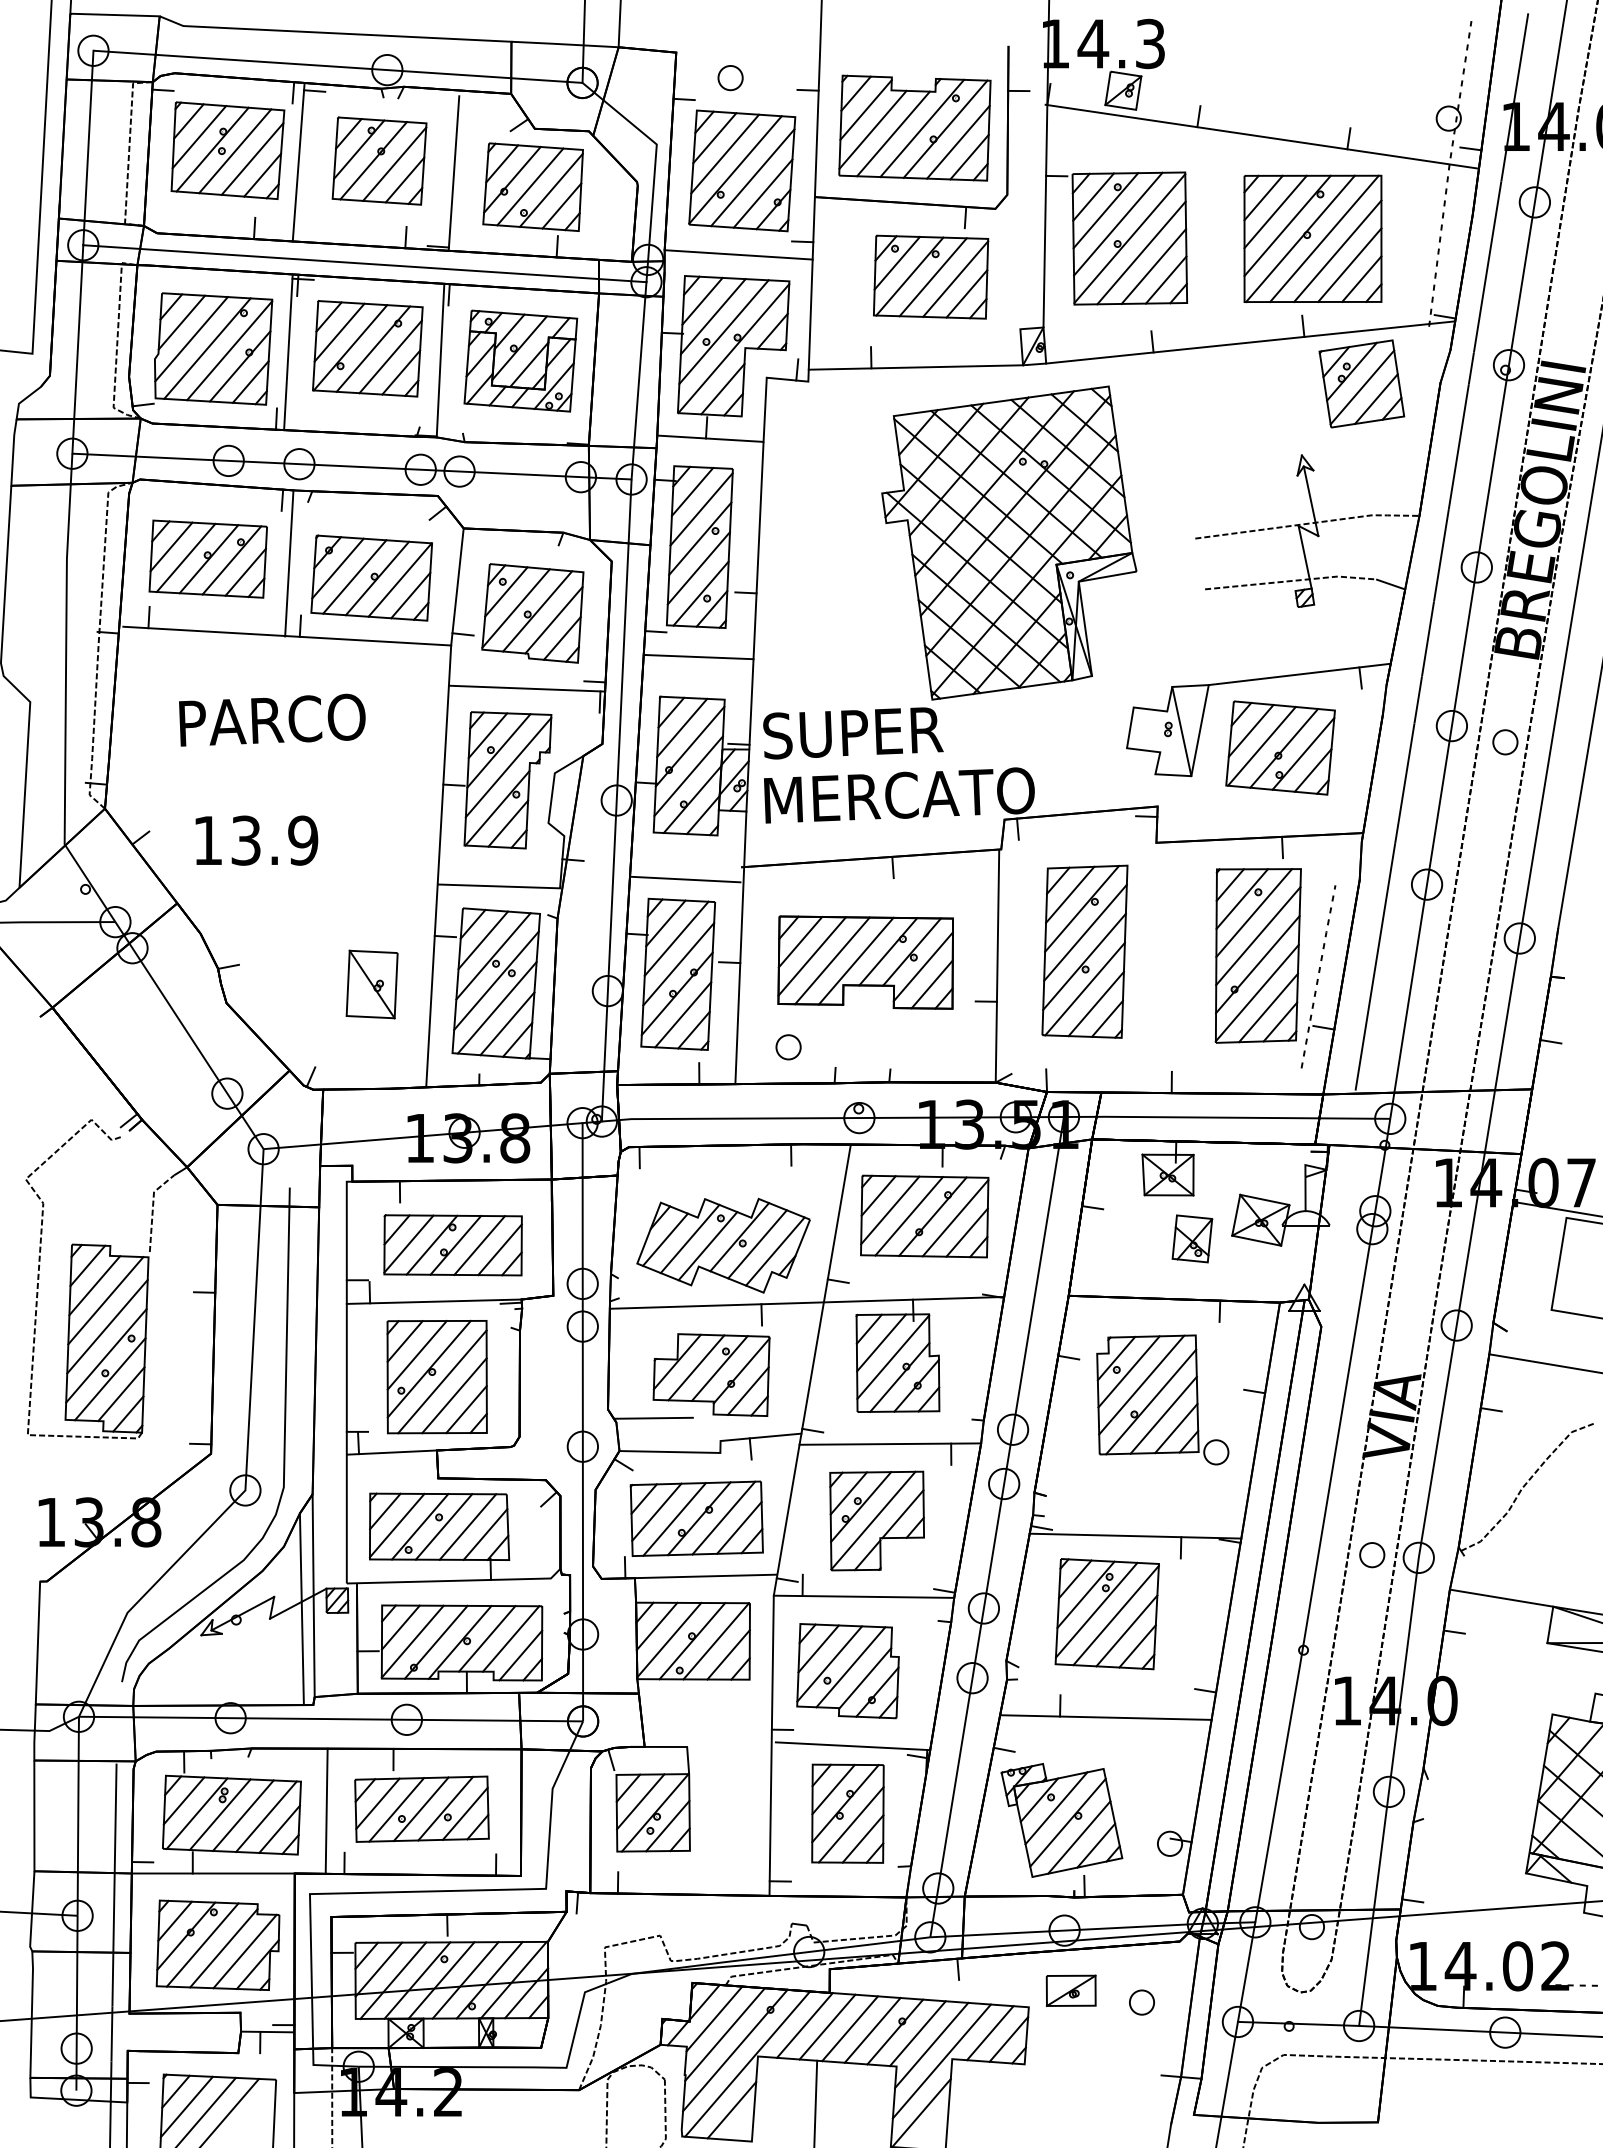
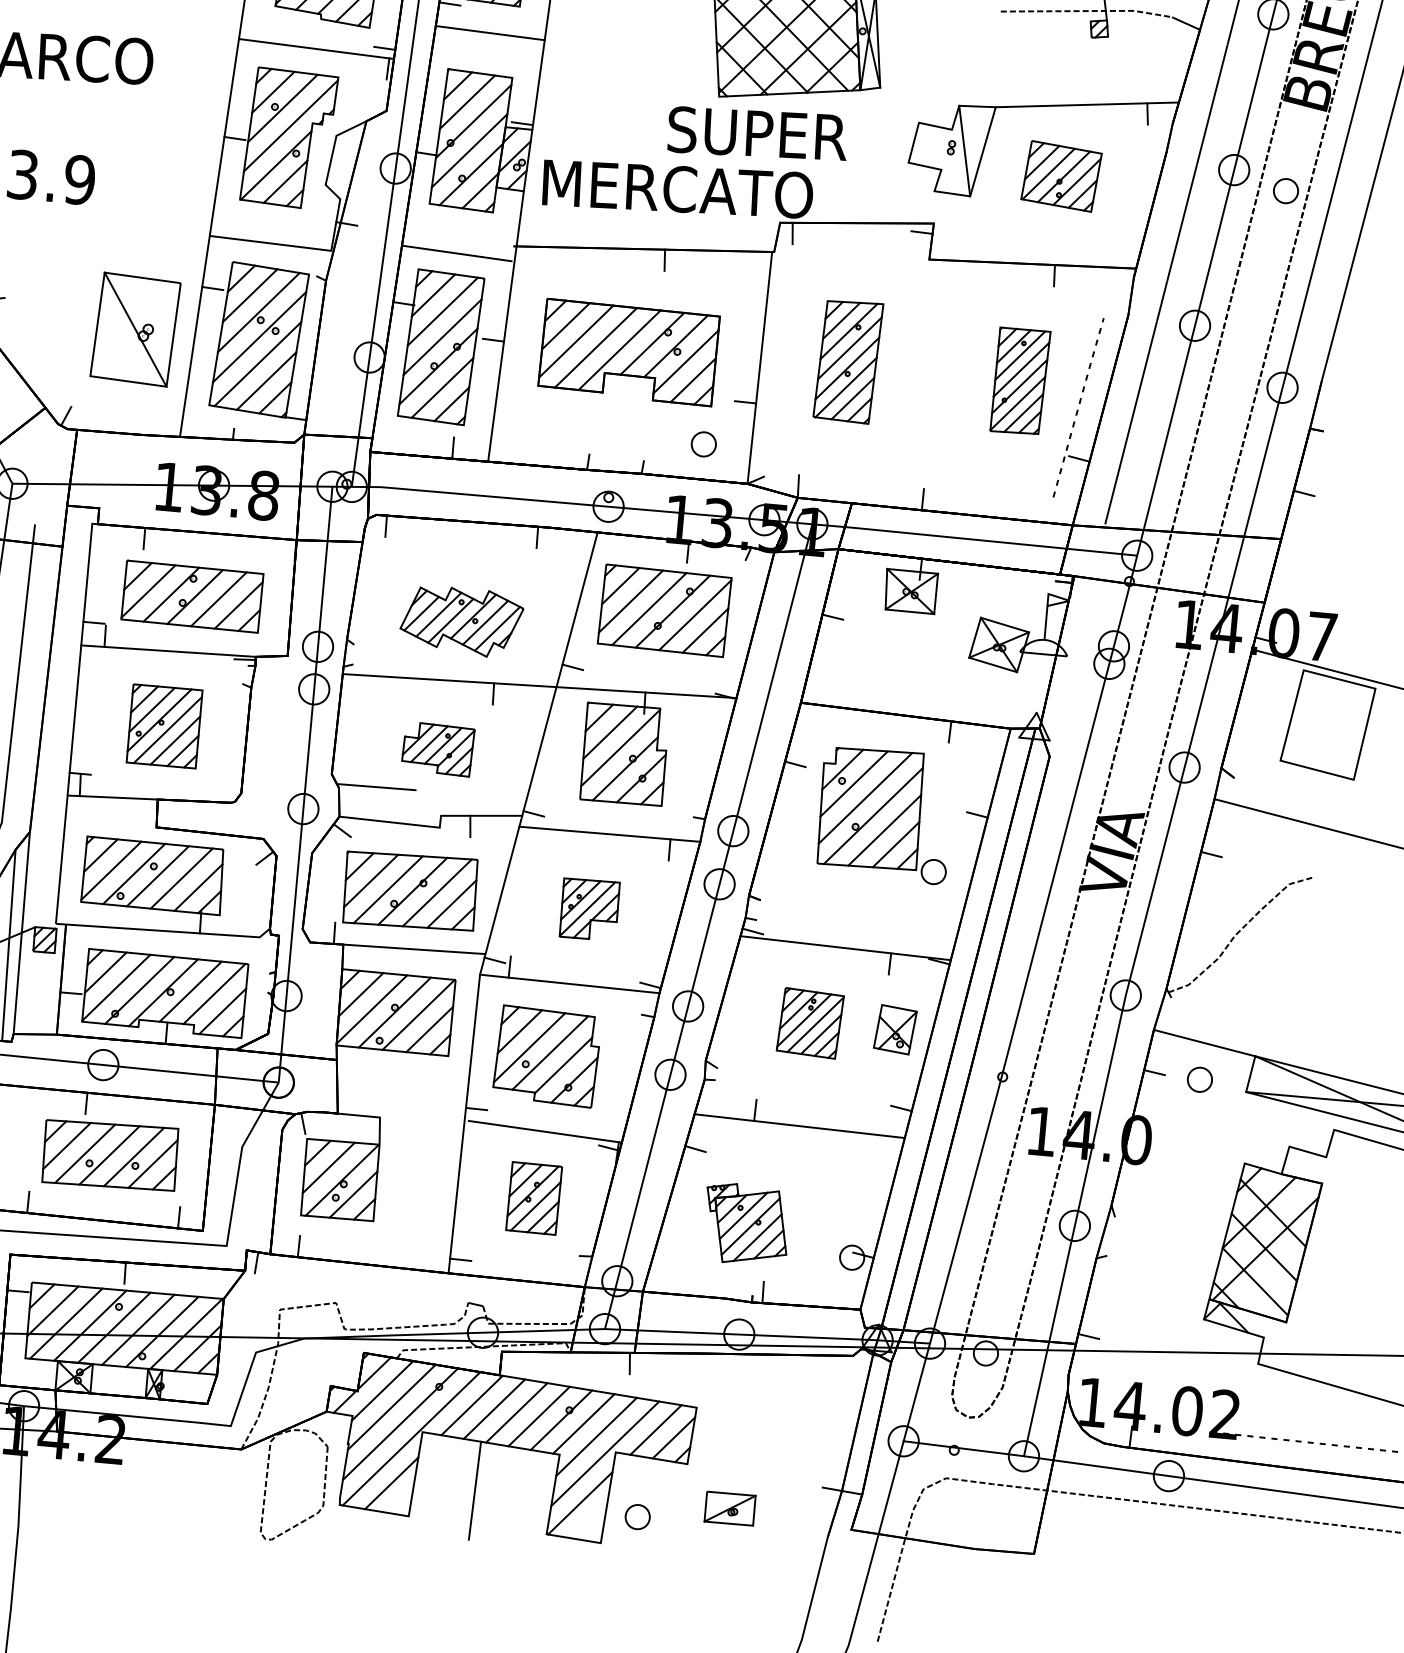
text: (853, 733) -> (758, 134), moved
part: (1280, 747) -> (1061, 175), size x0.7
part: (1084, 951) -> (847, 361), size x0.7
part: (1257, 955) -> (1019, 380), size x0.6
part: (371, 984) -> (134, 329), size x1.6
part: (788, 1047) -> (703, 444), moved
part: (1192, 1238) -> (895, 1029), moved
part: (723, 1245) -> (461, 621), size x0.7
part: (711, 1374) -> (438, 748), size x0.6
part: (436, 1376) -> (164, 725), size x0.7
part: (876, 1520) -> (589, 909), size x0.6
part: (1372, 1555) -> (1200, 1080), moved
part: (1106, 1614) -> (809, 1023), size x0.6
line: (326, 1810) -> (15, 1148), removed
part: (847, 1813) -> (533, 1198), size x0.7
part: (1061, 1820) -> (746, 1224), size x0.7
part: (1070, 1990) -> (729, 1508), moved
part: (1141, 2002) -> (637, 1516), moved

